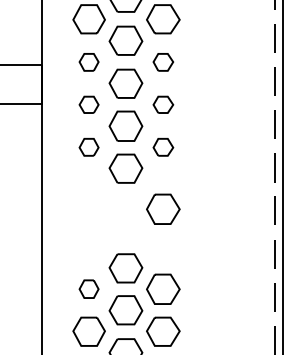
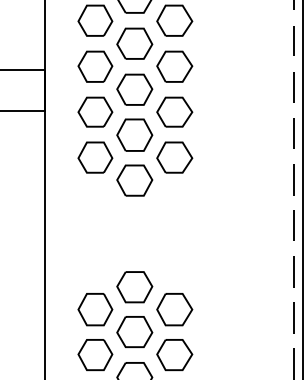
part: (88, 62) -> (94, 66), size x1.67
part: (163, 62) -> (174, 66), size x1.67
part: (88, 104) -> (94, 111), size x1.67
part: (163, 104) -> (174, 111), size x1.67
part: (88, 147) -> (94, 157), size x1.67
part: (163, 147) -> (174, 157), size x1.67
part: (163, 208) -> (174, 223), removed
part: (88, 288) -> (94, 308), size x1.67

